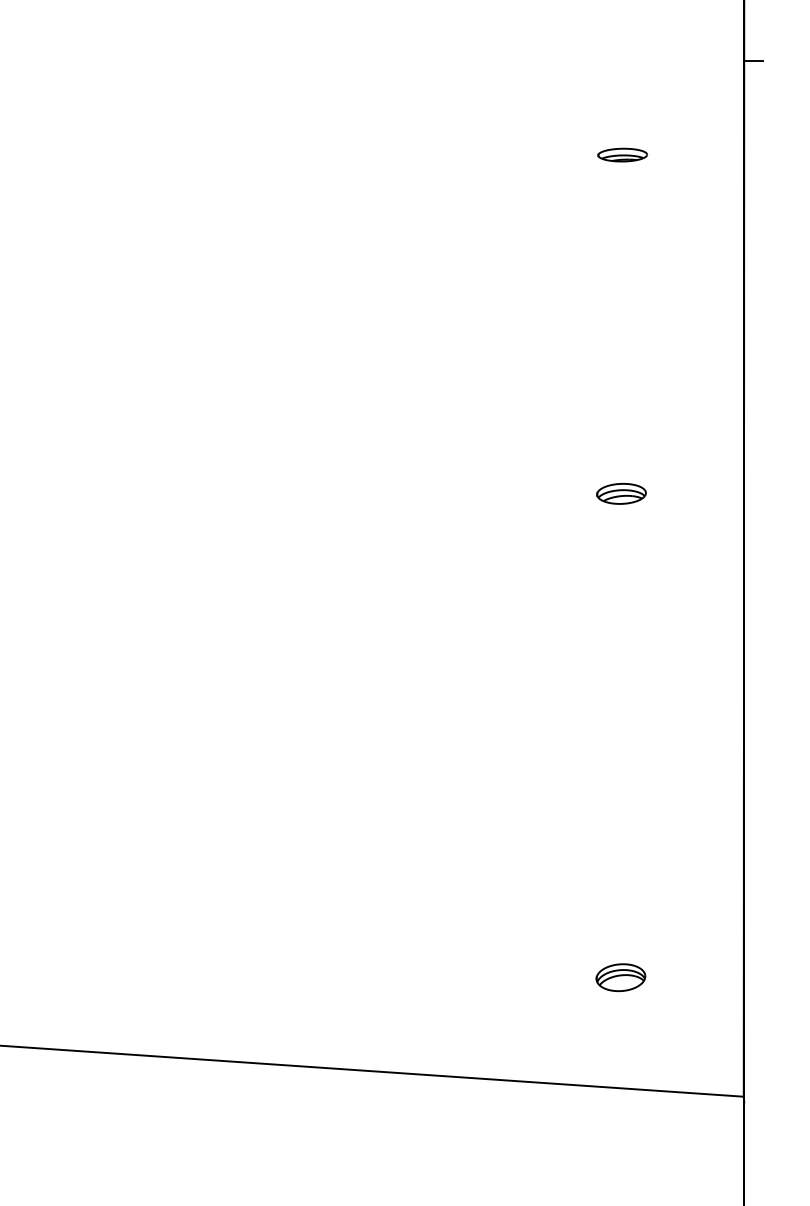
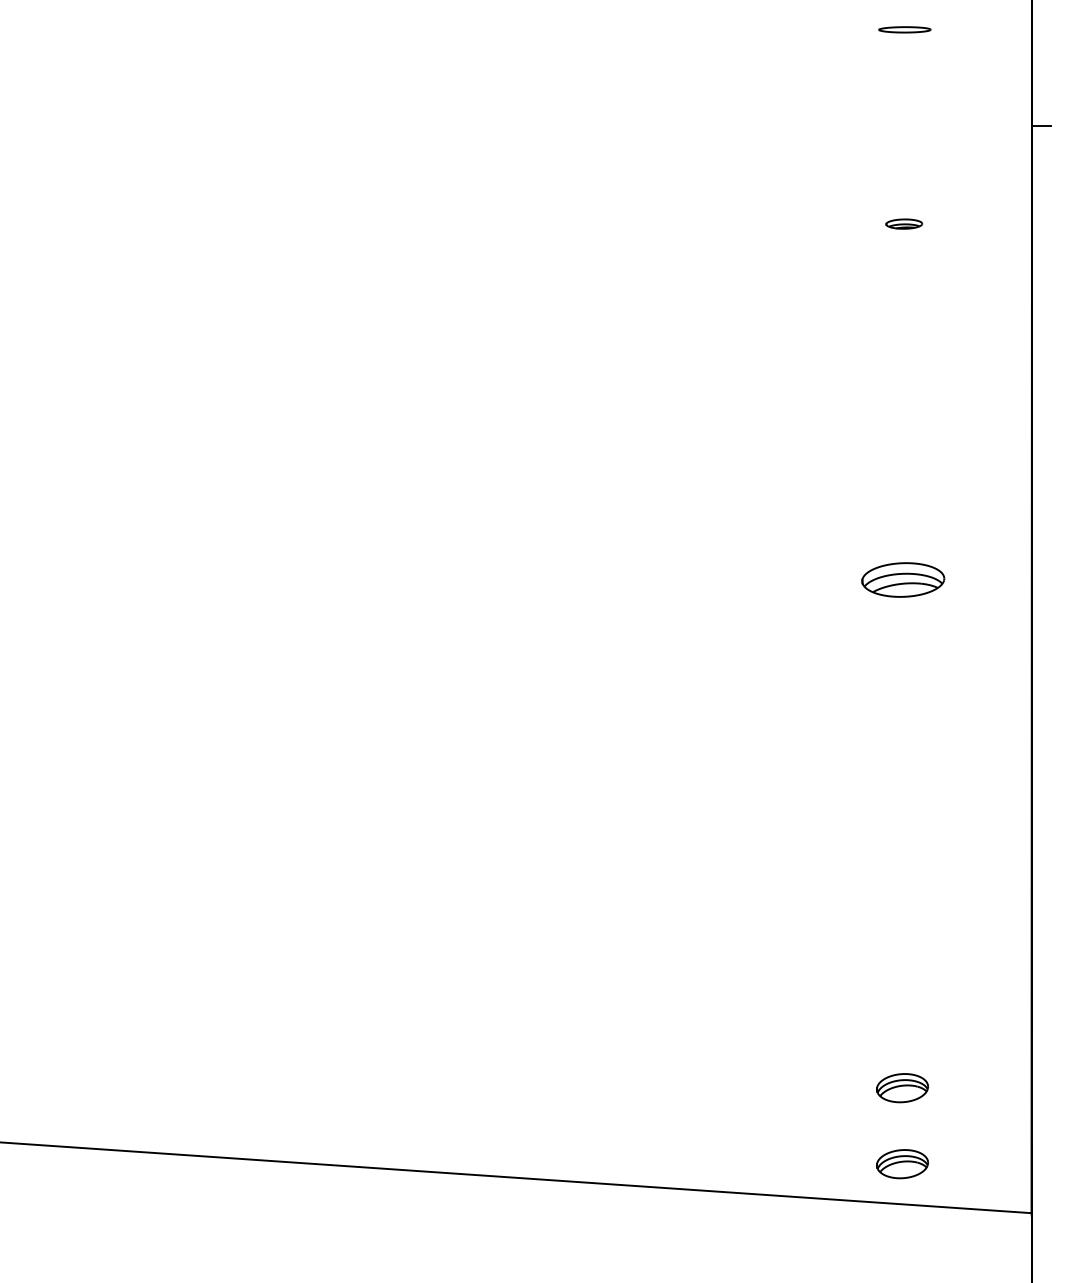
part: (621, 154) -> (903, 223), size x0.7
part: (620, 493) -> (902, 579), size x1.6
part: (620, 1050) -> (902, 1164), added

